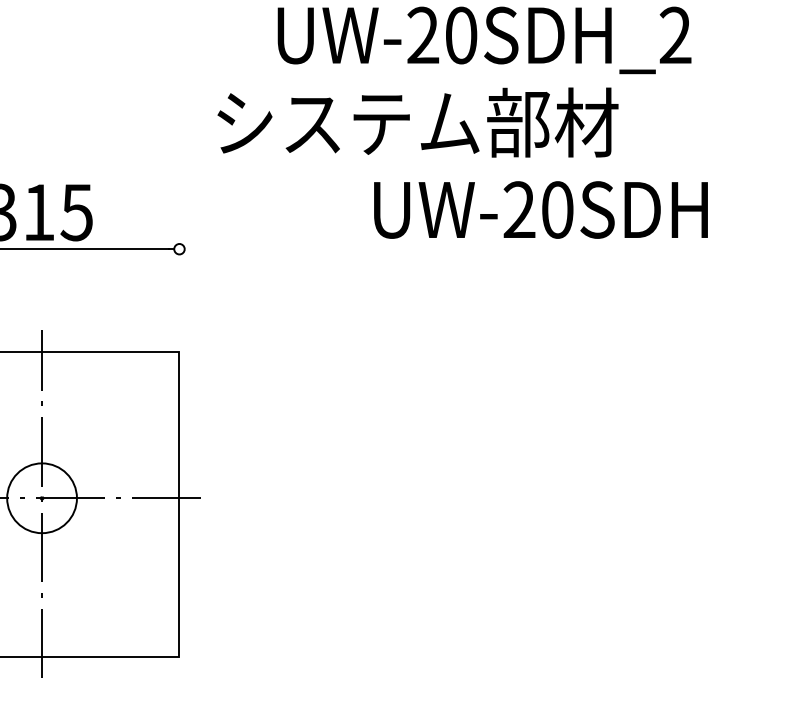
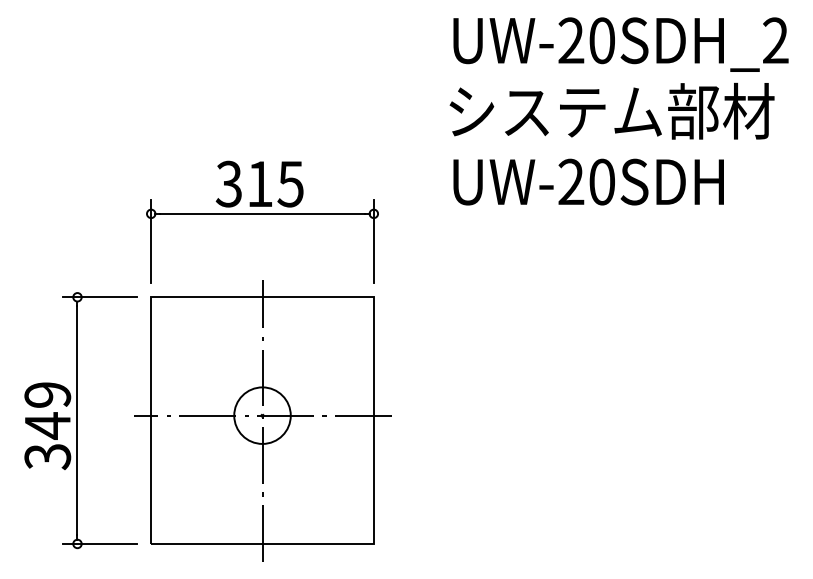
text: (417, 121) -> (611, 110), moved
text: (540, 209) -> (588, 181), moved
line: (179, 283) -> (373, 241), added

